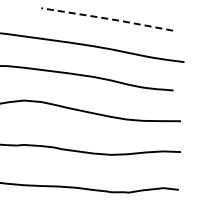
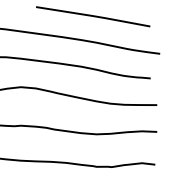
line: (107, 18) -> (93, 15), dashed -> solid

